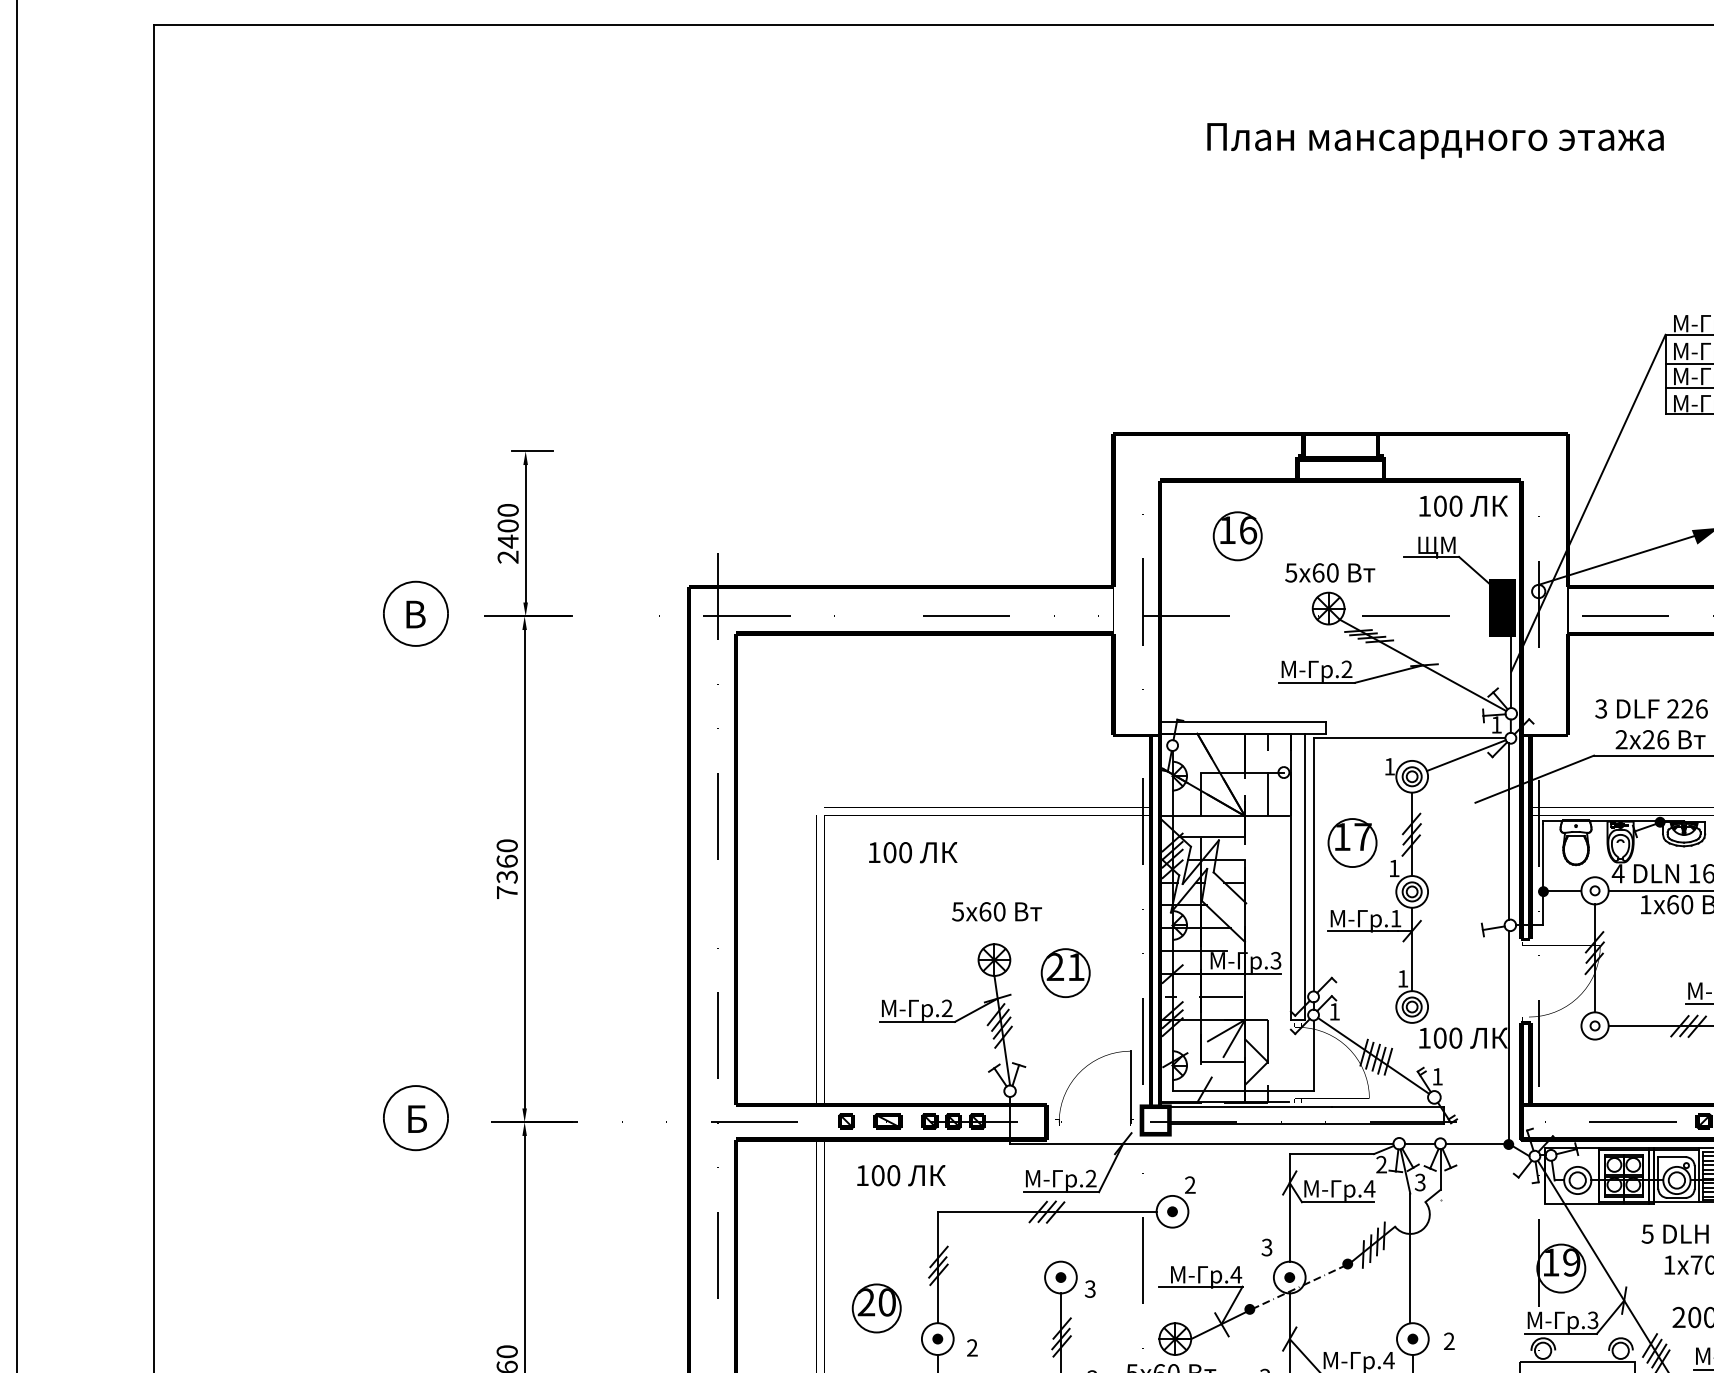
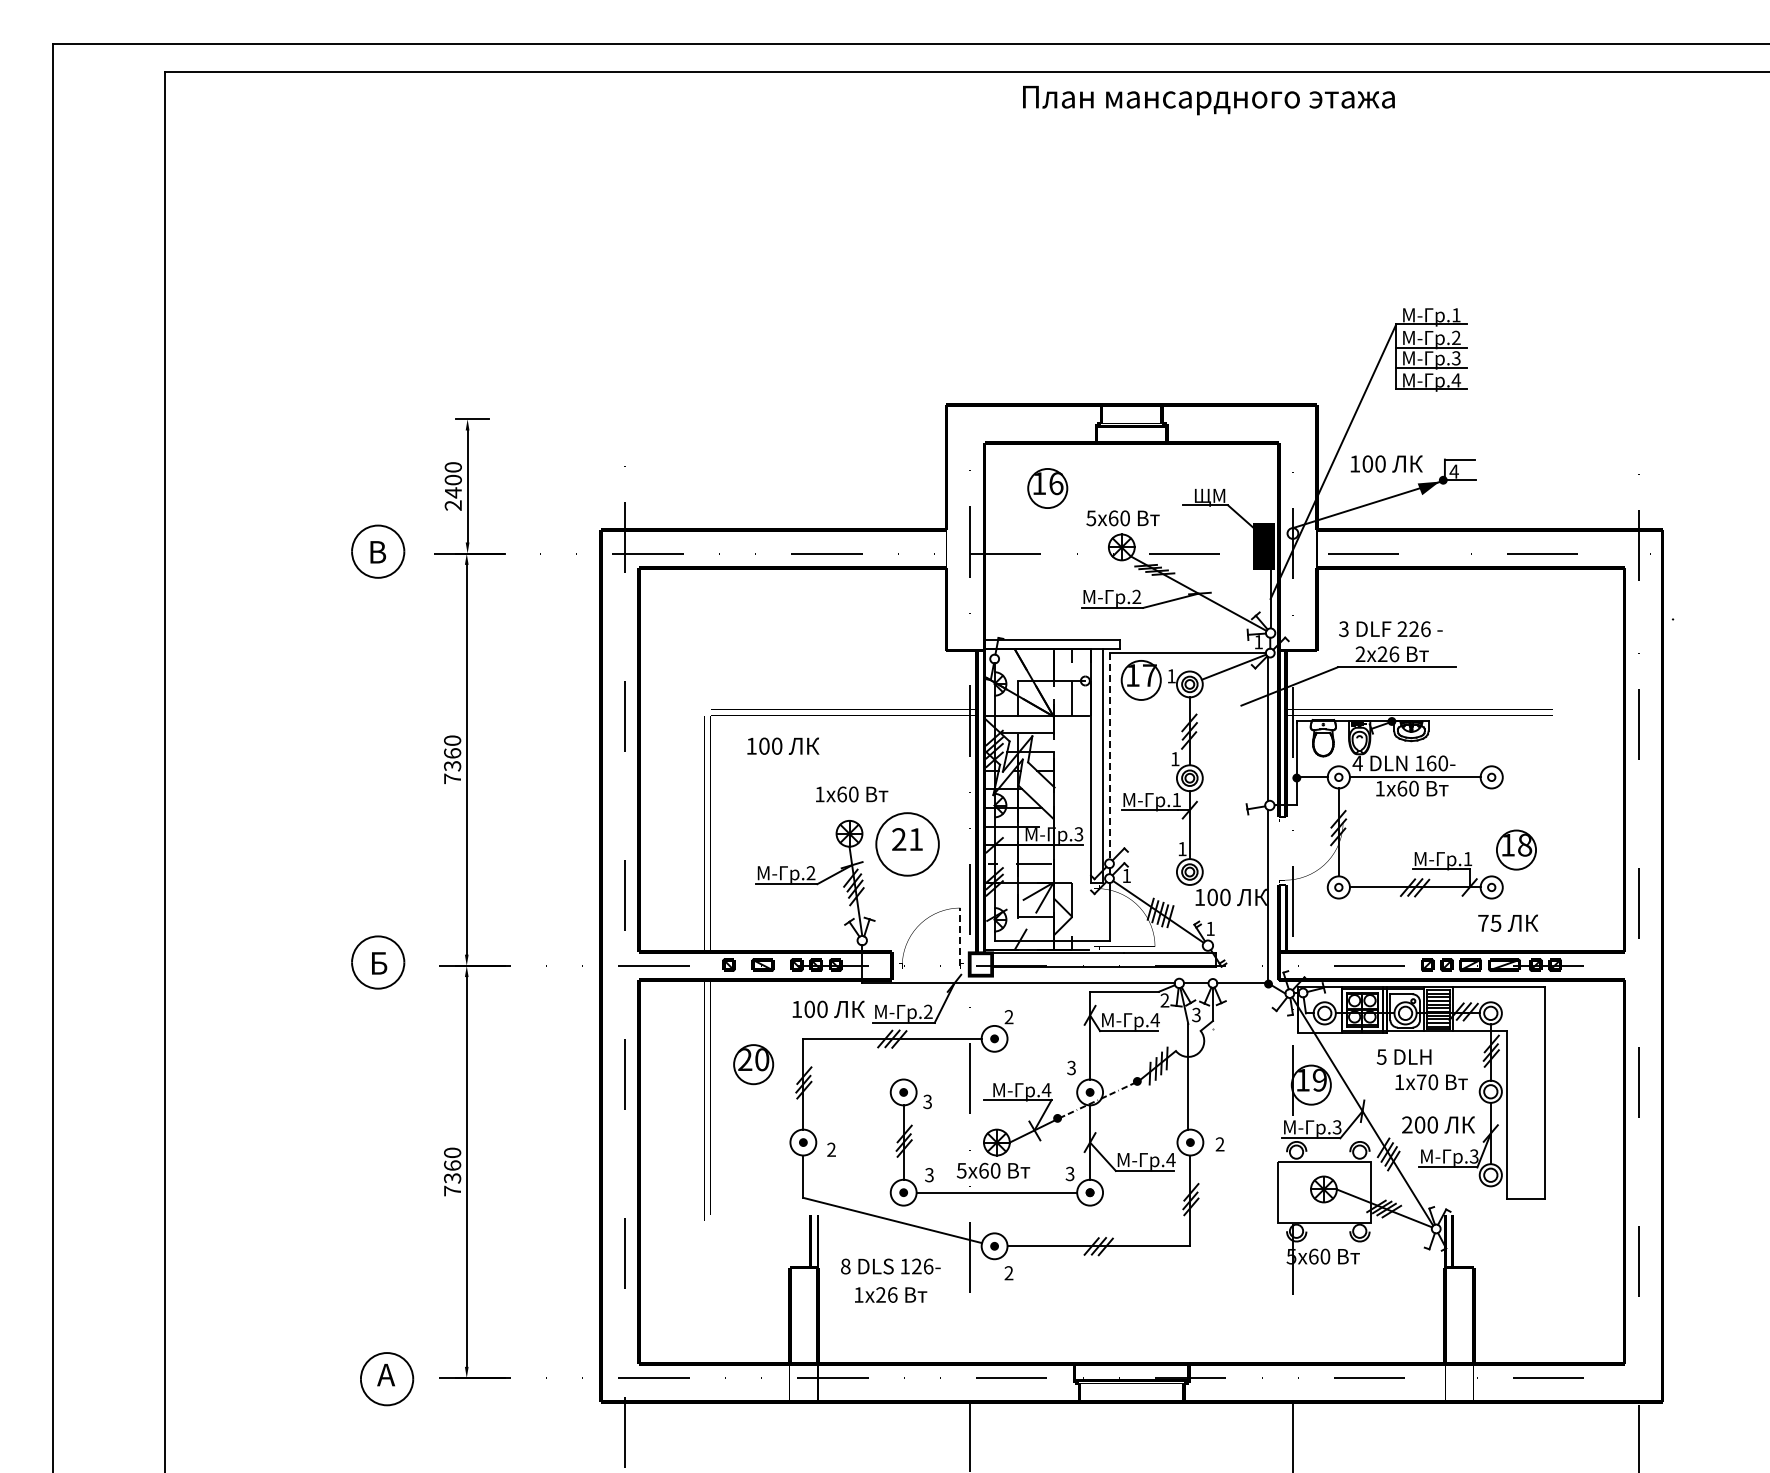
text: (1435, 141) -> (1208, 100), moved
text: (1463, 505) -> (1386, 463), moved
part: (1351, 843) -> (1140, 680), moved
line: (1313, 865) -> (1109, 756), solid -> dashed
text: (957, 911) -> (819, 794), 5 -> 1
circle: (1065, 971) -> (907, 843), size x1.6
line: (1130, 1086) -> (960, 936), solid -> dashed
text: (901, 1175) -> (828, 1009), moved
part: (876, 1308) -> (753, 1064), moved

